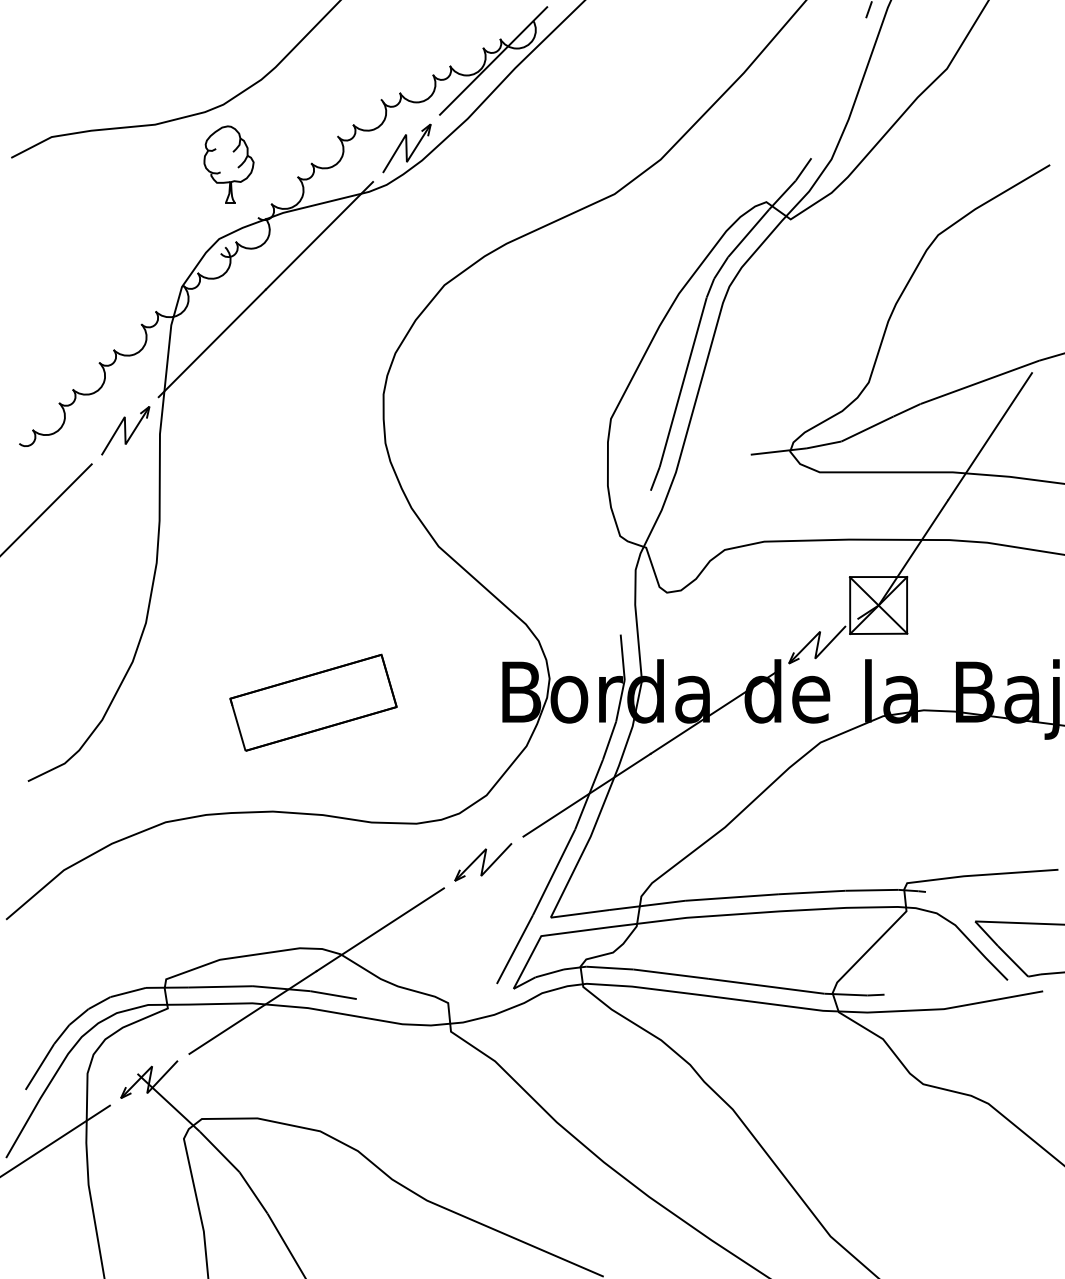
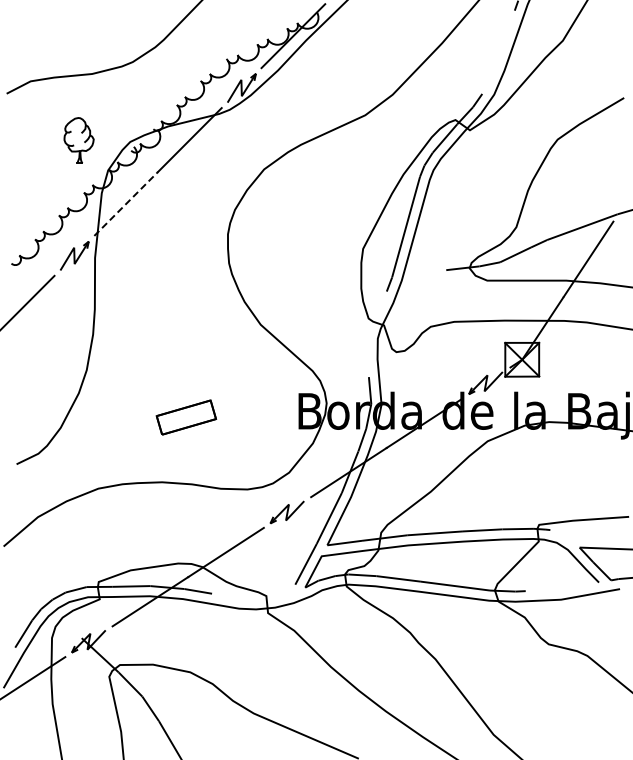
part: (227, 164) -> (78, 140), moved
line: (212, 342) -> (126, 203), solid -> dashed
part: (313, 702) -> (186, 417), size x0.6

